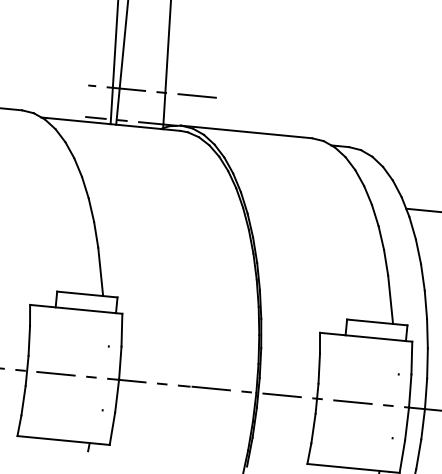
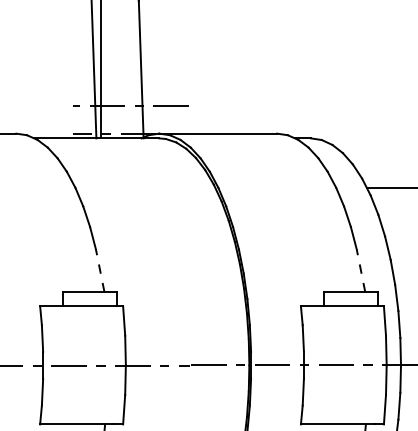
line: (101, 271) -> (100, 270), solid -> dashed
line: (391, 299) -> (361, 270), solid -> dashed

